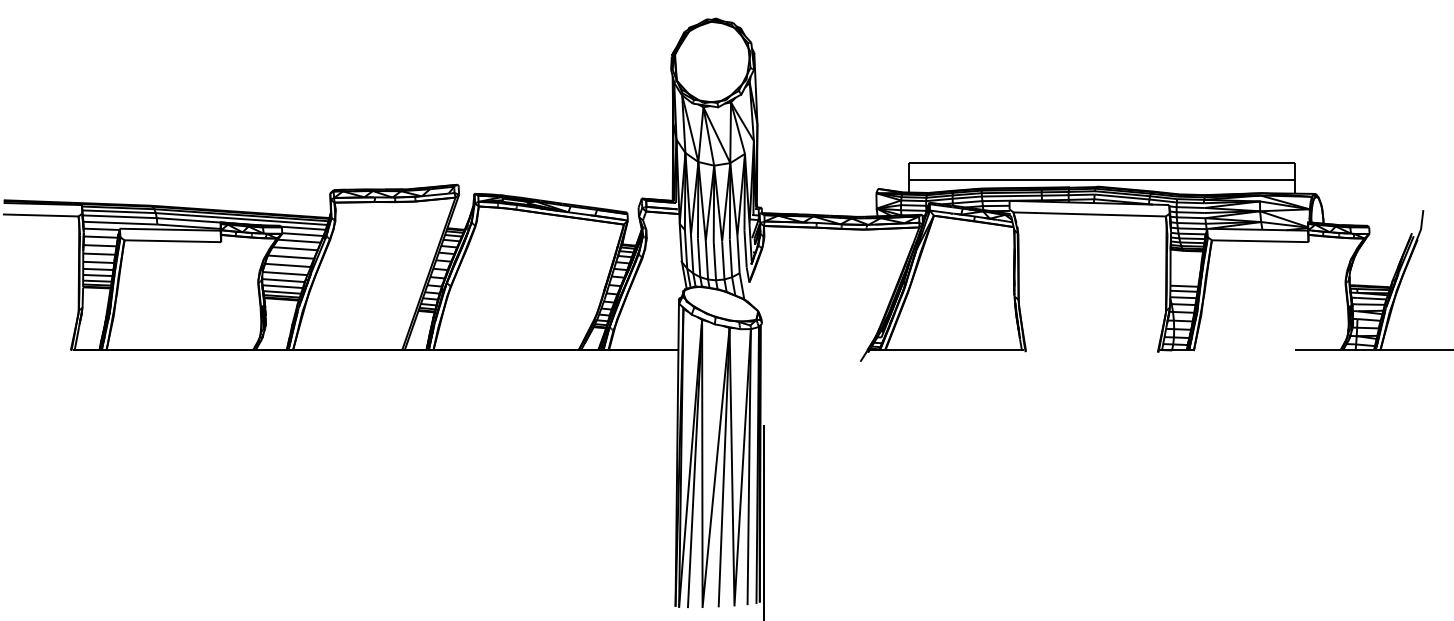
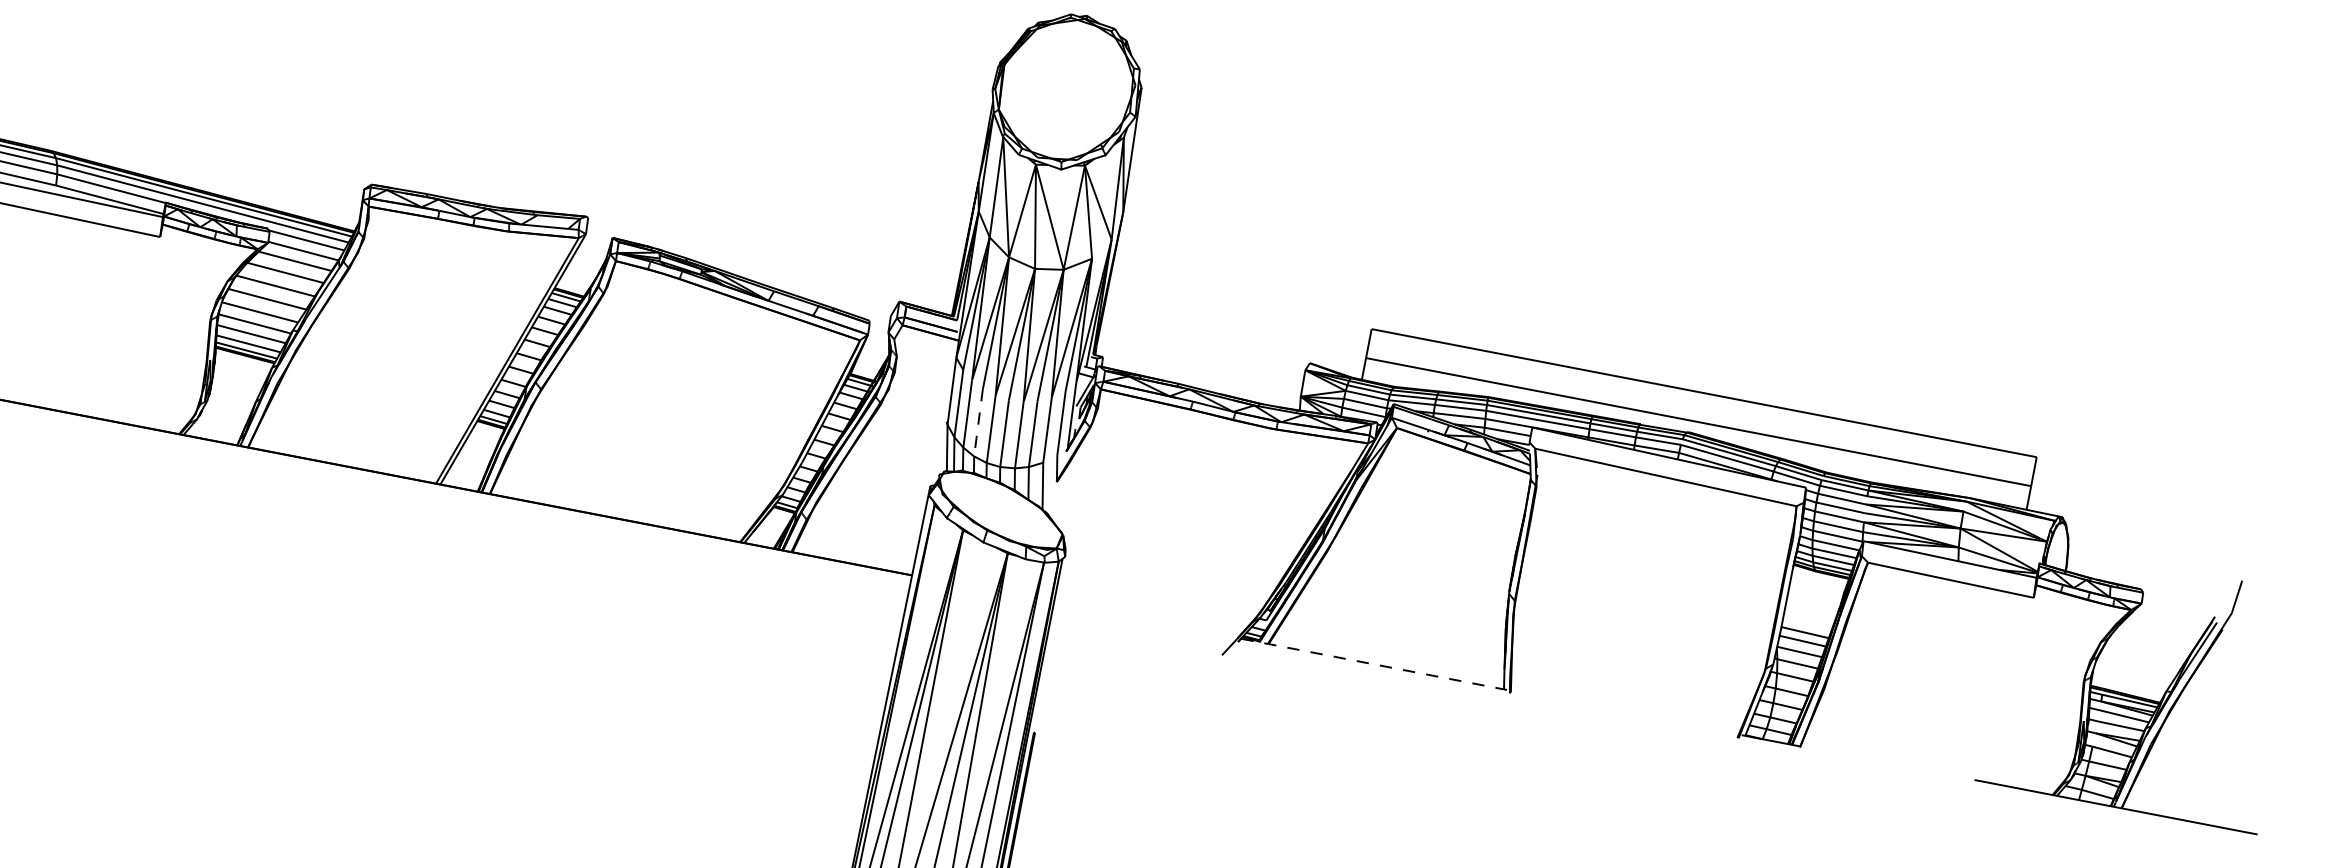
line: (699, 258) -> (978, 423), solid -> dashed
line: (947, 350) -> (1375, 664), solid -> dashed

